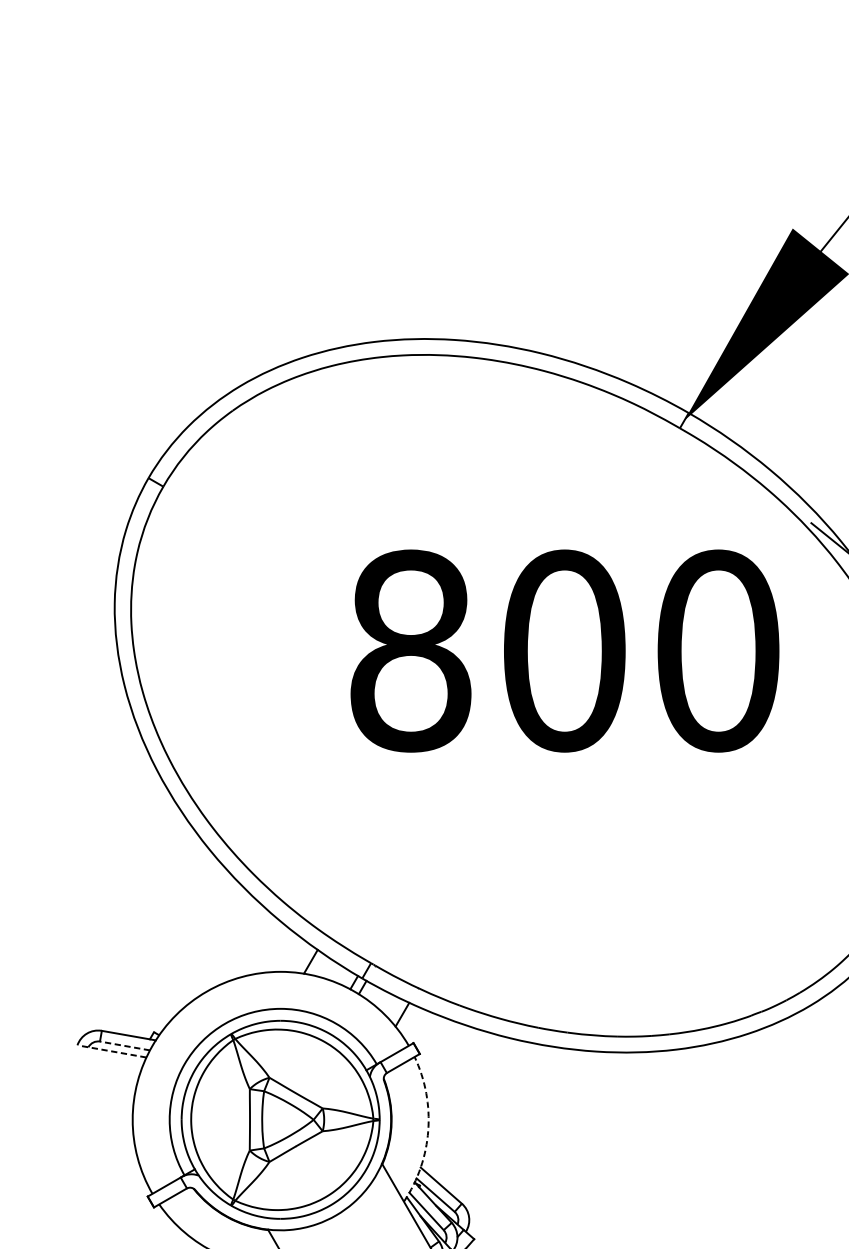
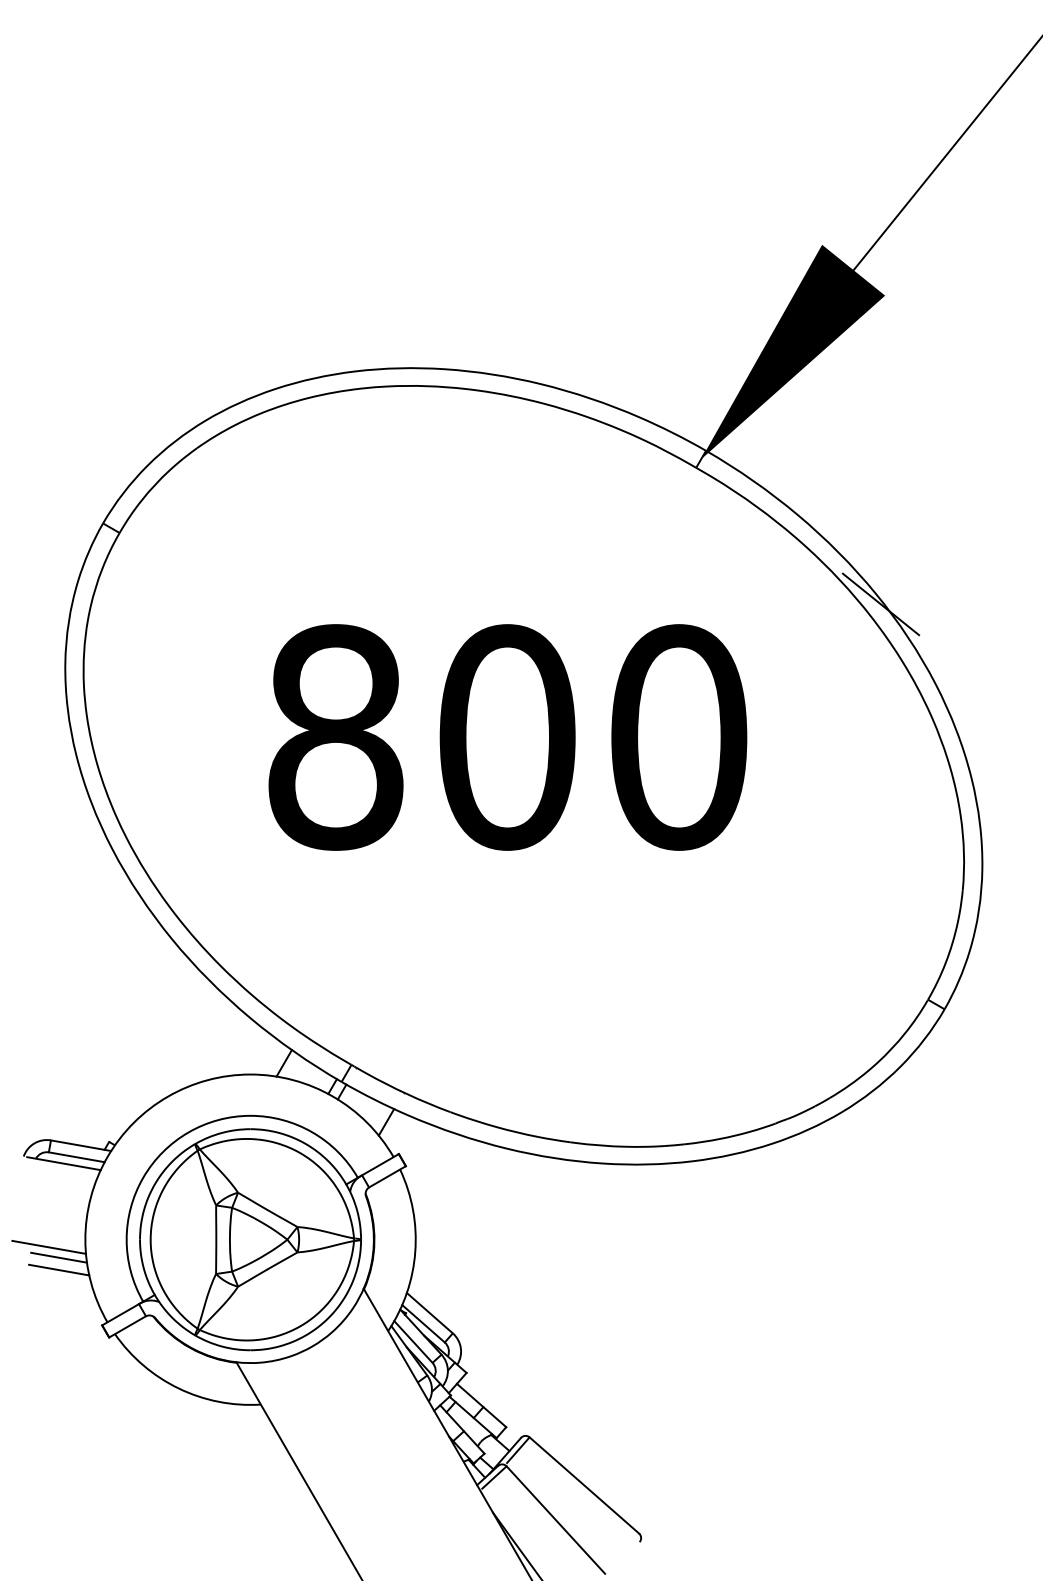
text: (564, 651) -> (507, 737), moved
line: (124, 1046) -> (76, 1157), dashed -> solid
line: (113, 1051) -> (63, 1163), dashed -> solid
line: (99, 1125) -> (48, 1246), added
arc: (428, 1130) -> (415, 1251), dashed -> solid
line: (108, 1135) -> (58, 1257), added
line: (109, 1146) -> (59, 1269), added

